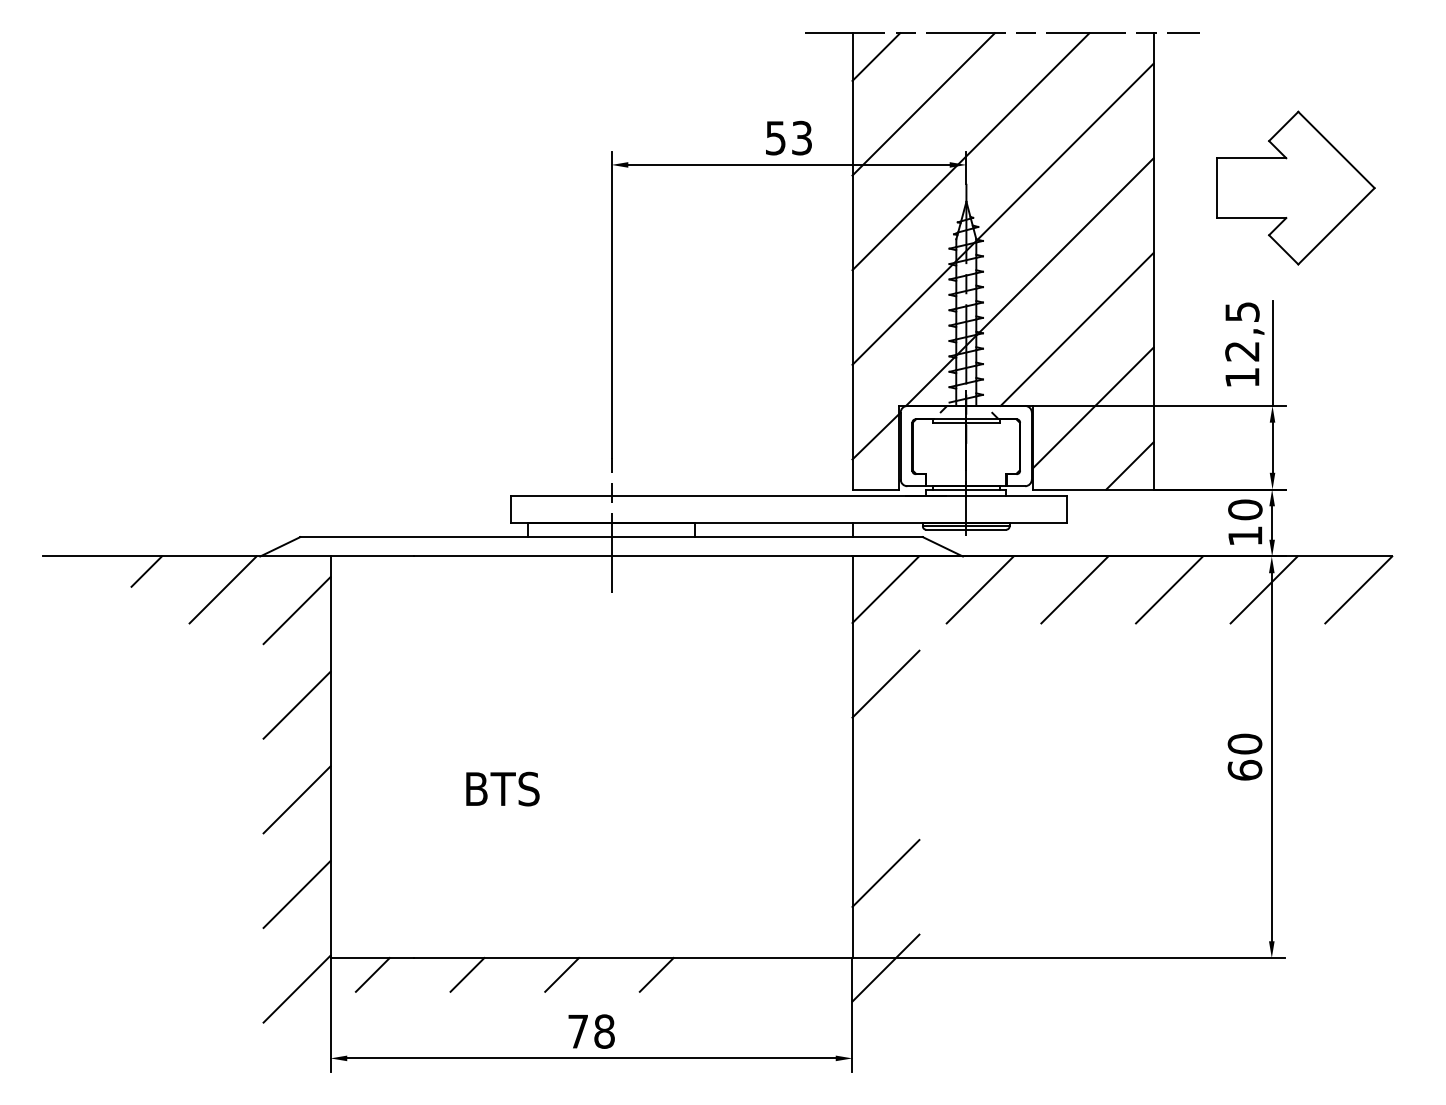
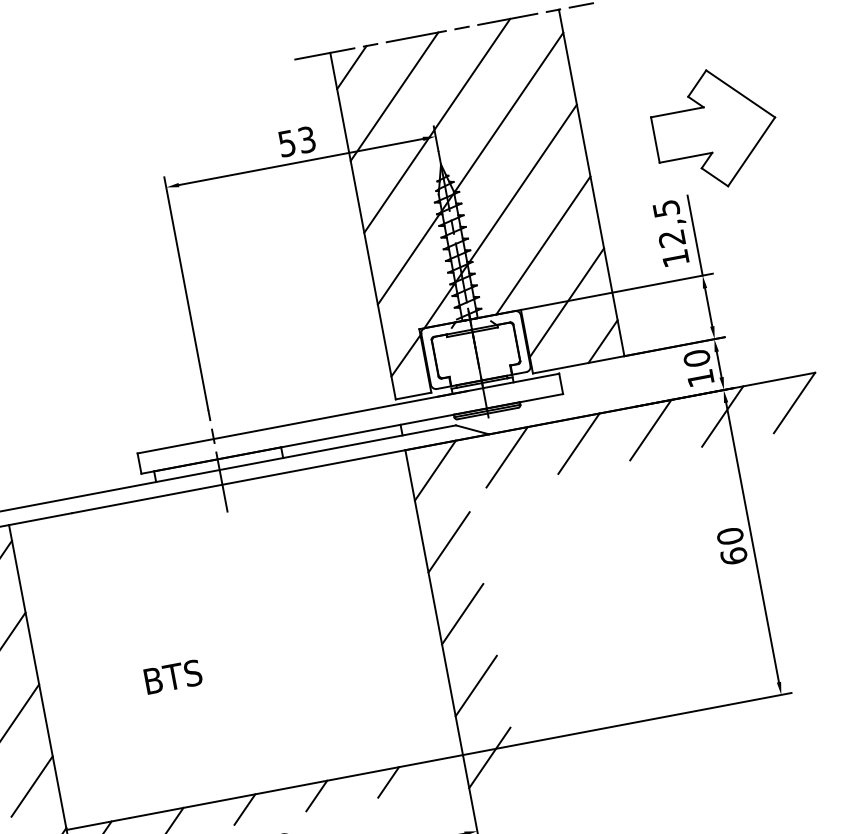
part: (1295, 187) -> (714, 128), moved
line: (885, 778) -> (462, 614), added
line: (751, 974) -> (388, 782), added

